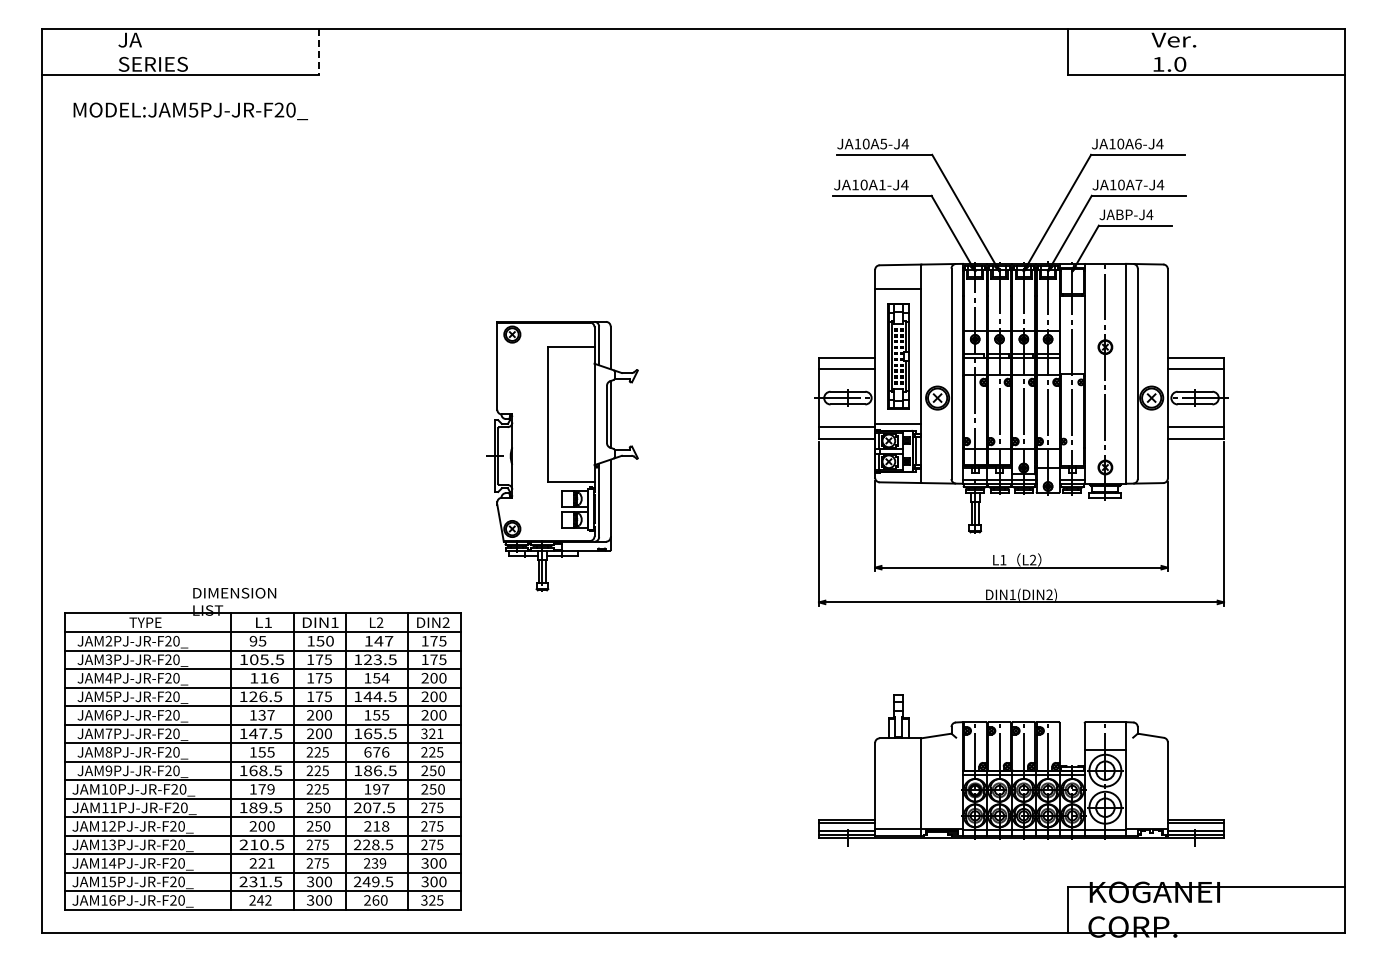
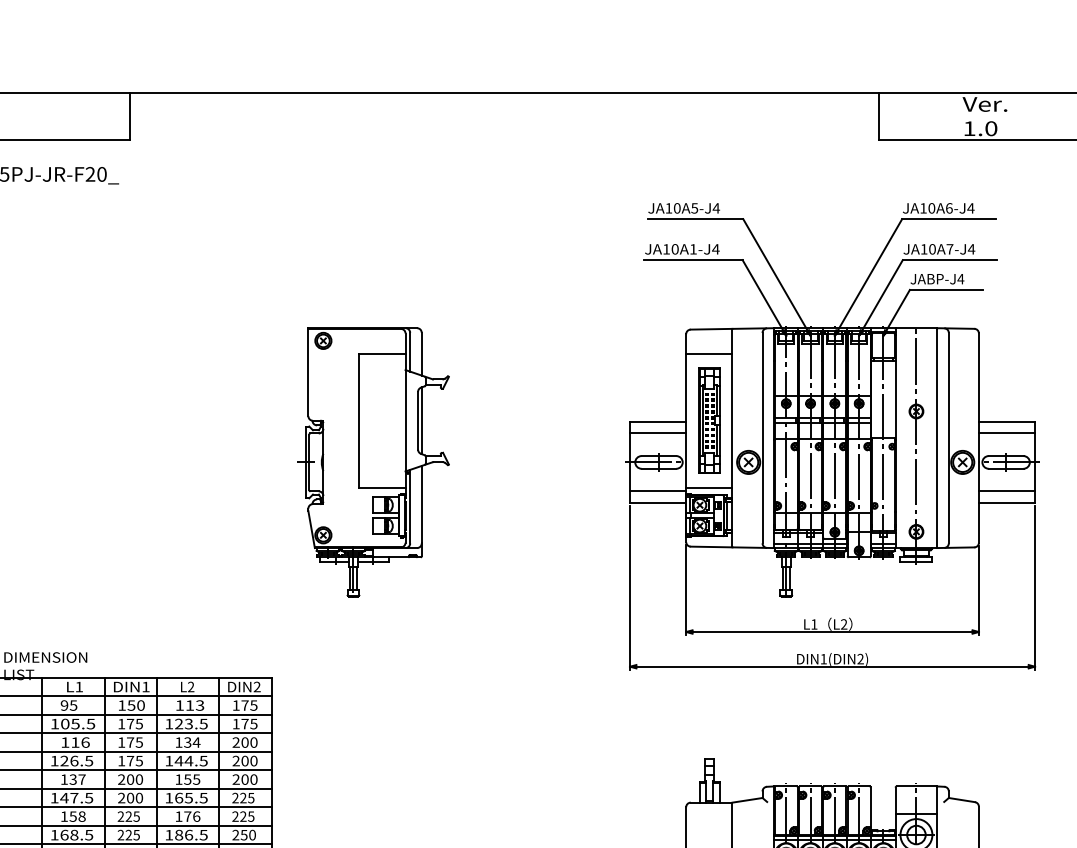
line: (319, 52) -> (130, 116), dashed -> solid
part: (562, 456) -> (373, 462), moved
text: (383, 640) -> (194, 704), 147 -> 113
text: (376, 677) -> (187, 741), 154 -> 134
text: (432, 733) -> (243, 797), 321 -> 225
text: (270, 752) -> (81, 816), 155 -> 158
text: (367, 752) -> (178, 816), 676 -> 176

